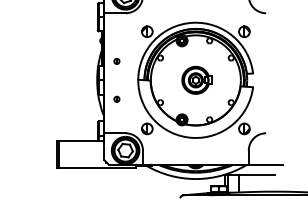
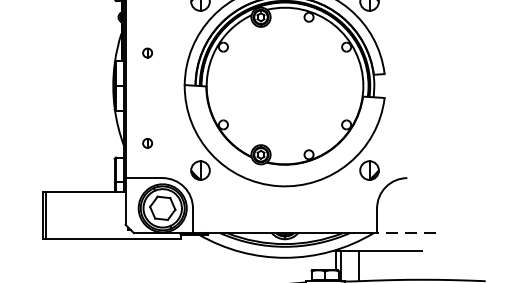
part: (196, 79) -> (286, 84), removed
part: (116, 98) -> (146, 141), moved
line: (265, 164) -> (406, 232), solid -> dashed

